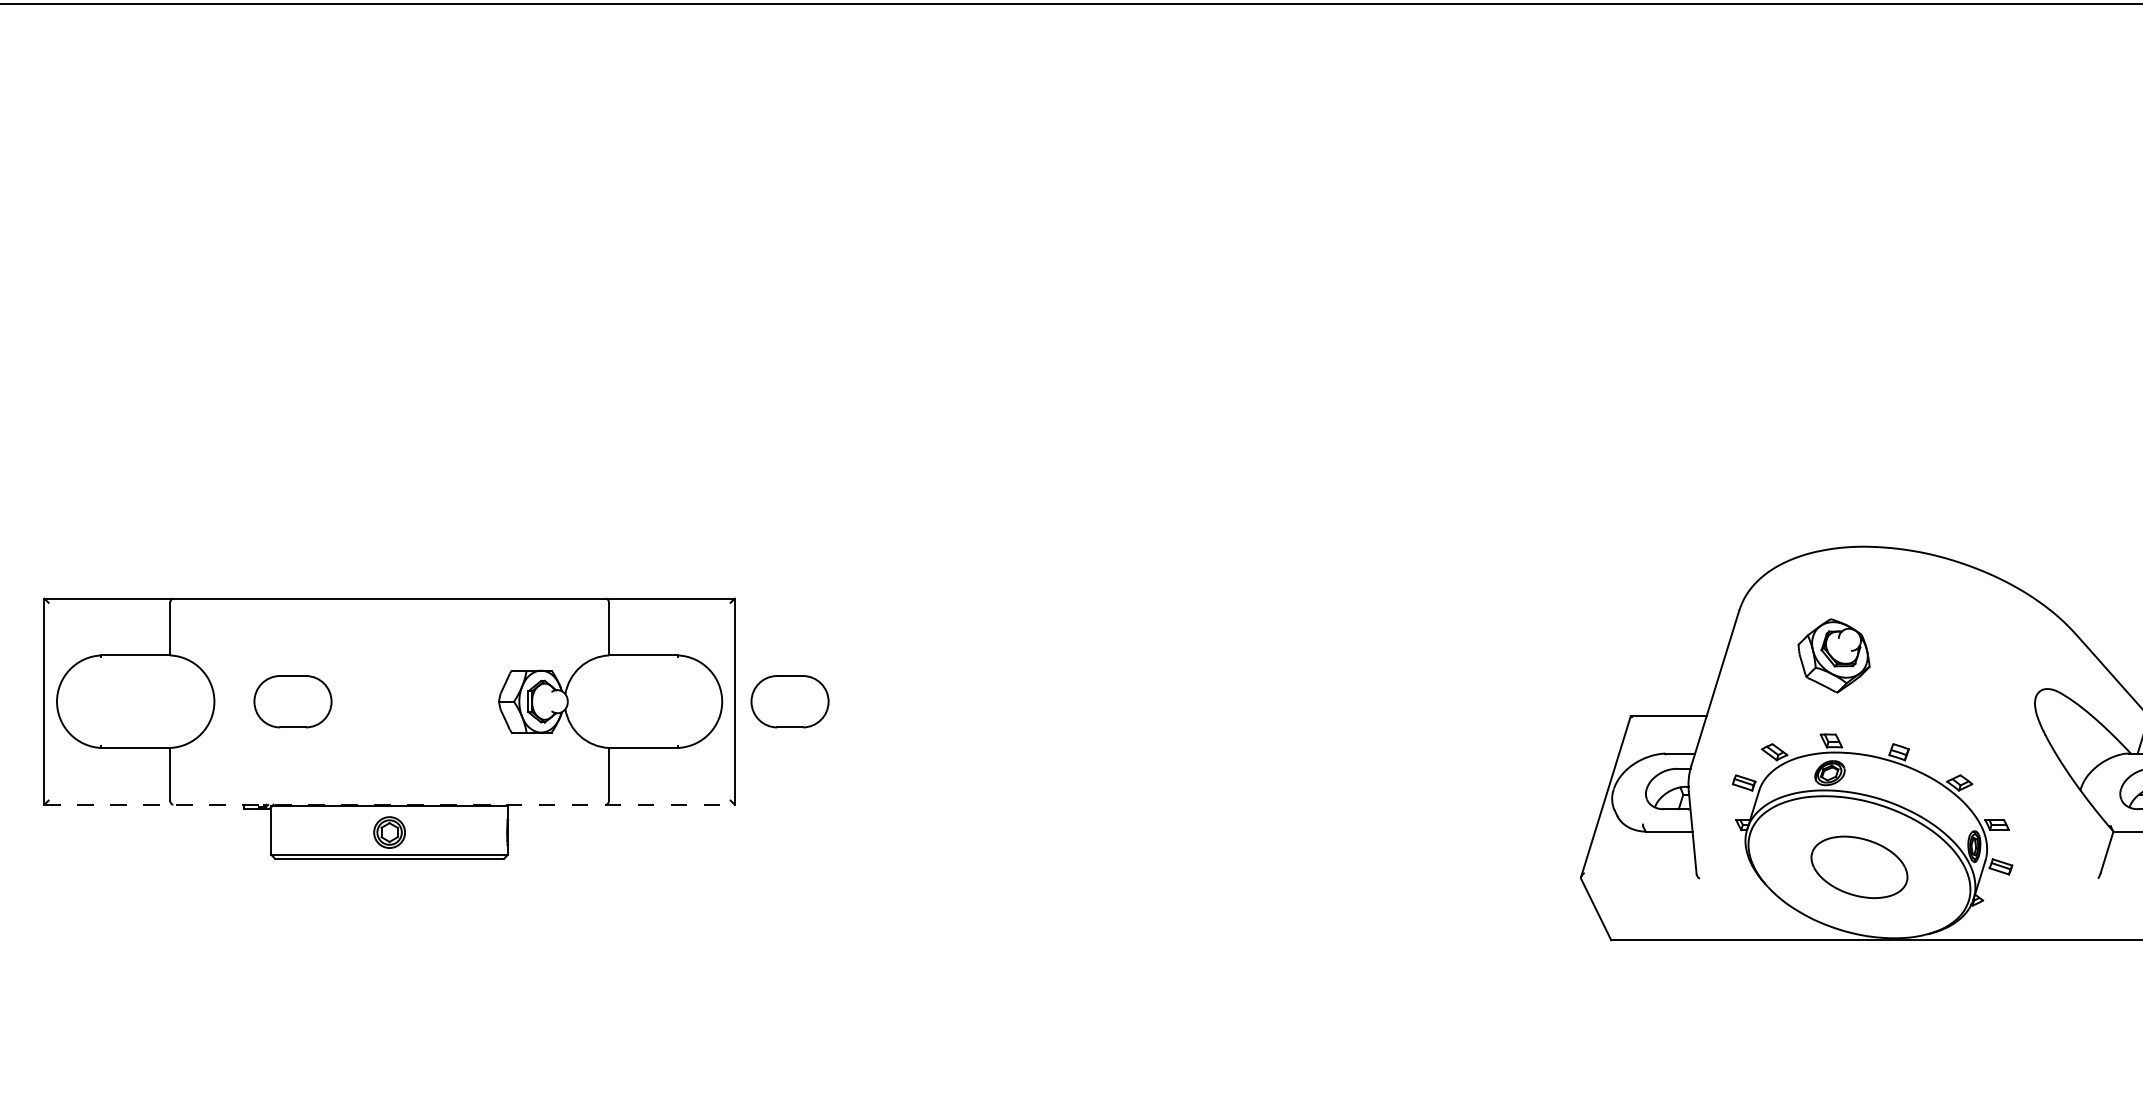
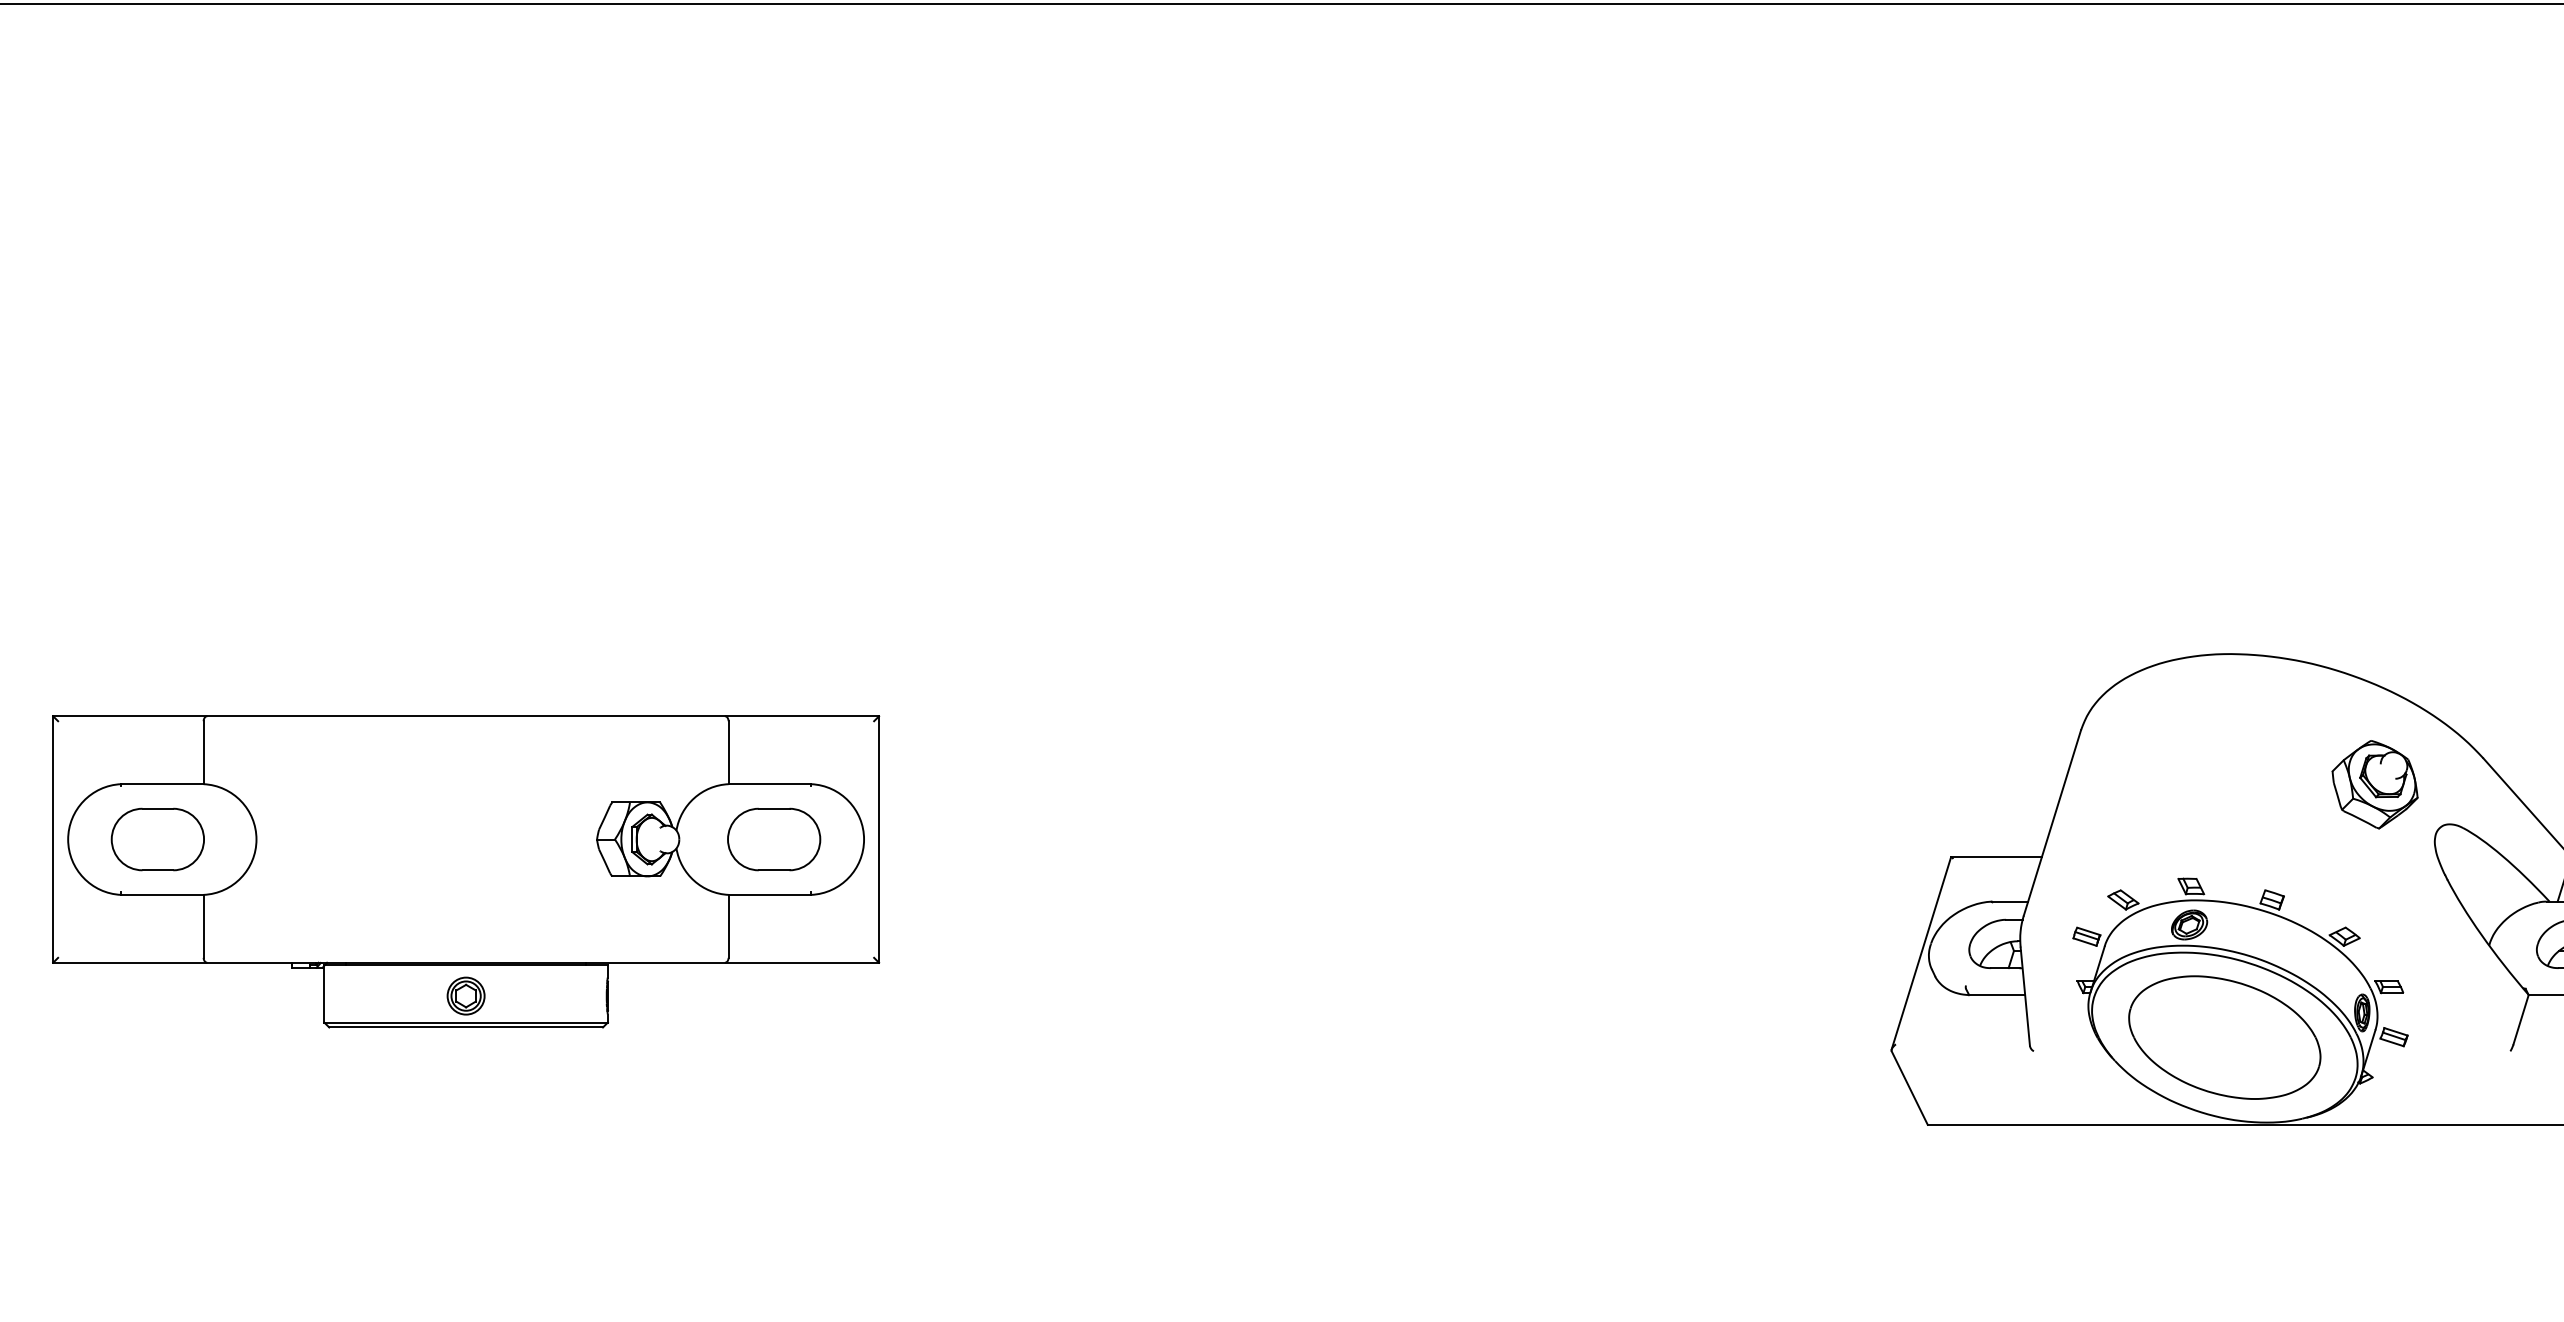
part: (1833, 655) -> (2374, 784), moved
part: (292, 701) -> (157, 839), moved
part: (789, 701) -> (773, 839), moved
line: (390, 804) -> (467, 962), dashed -> solid
part: (1859, 867) -> (2224, 1037), size x1.67

